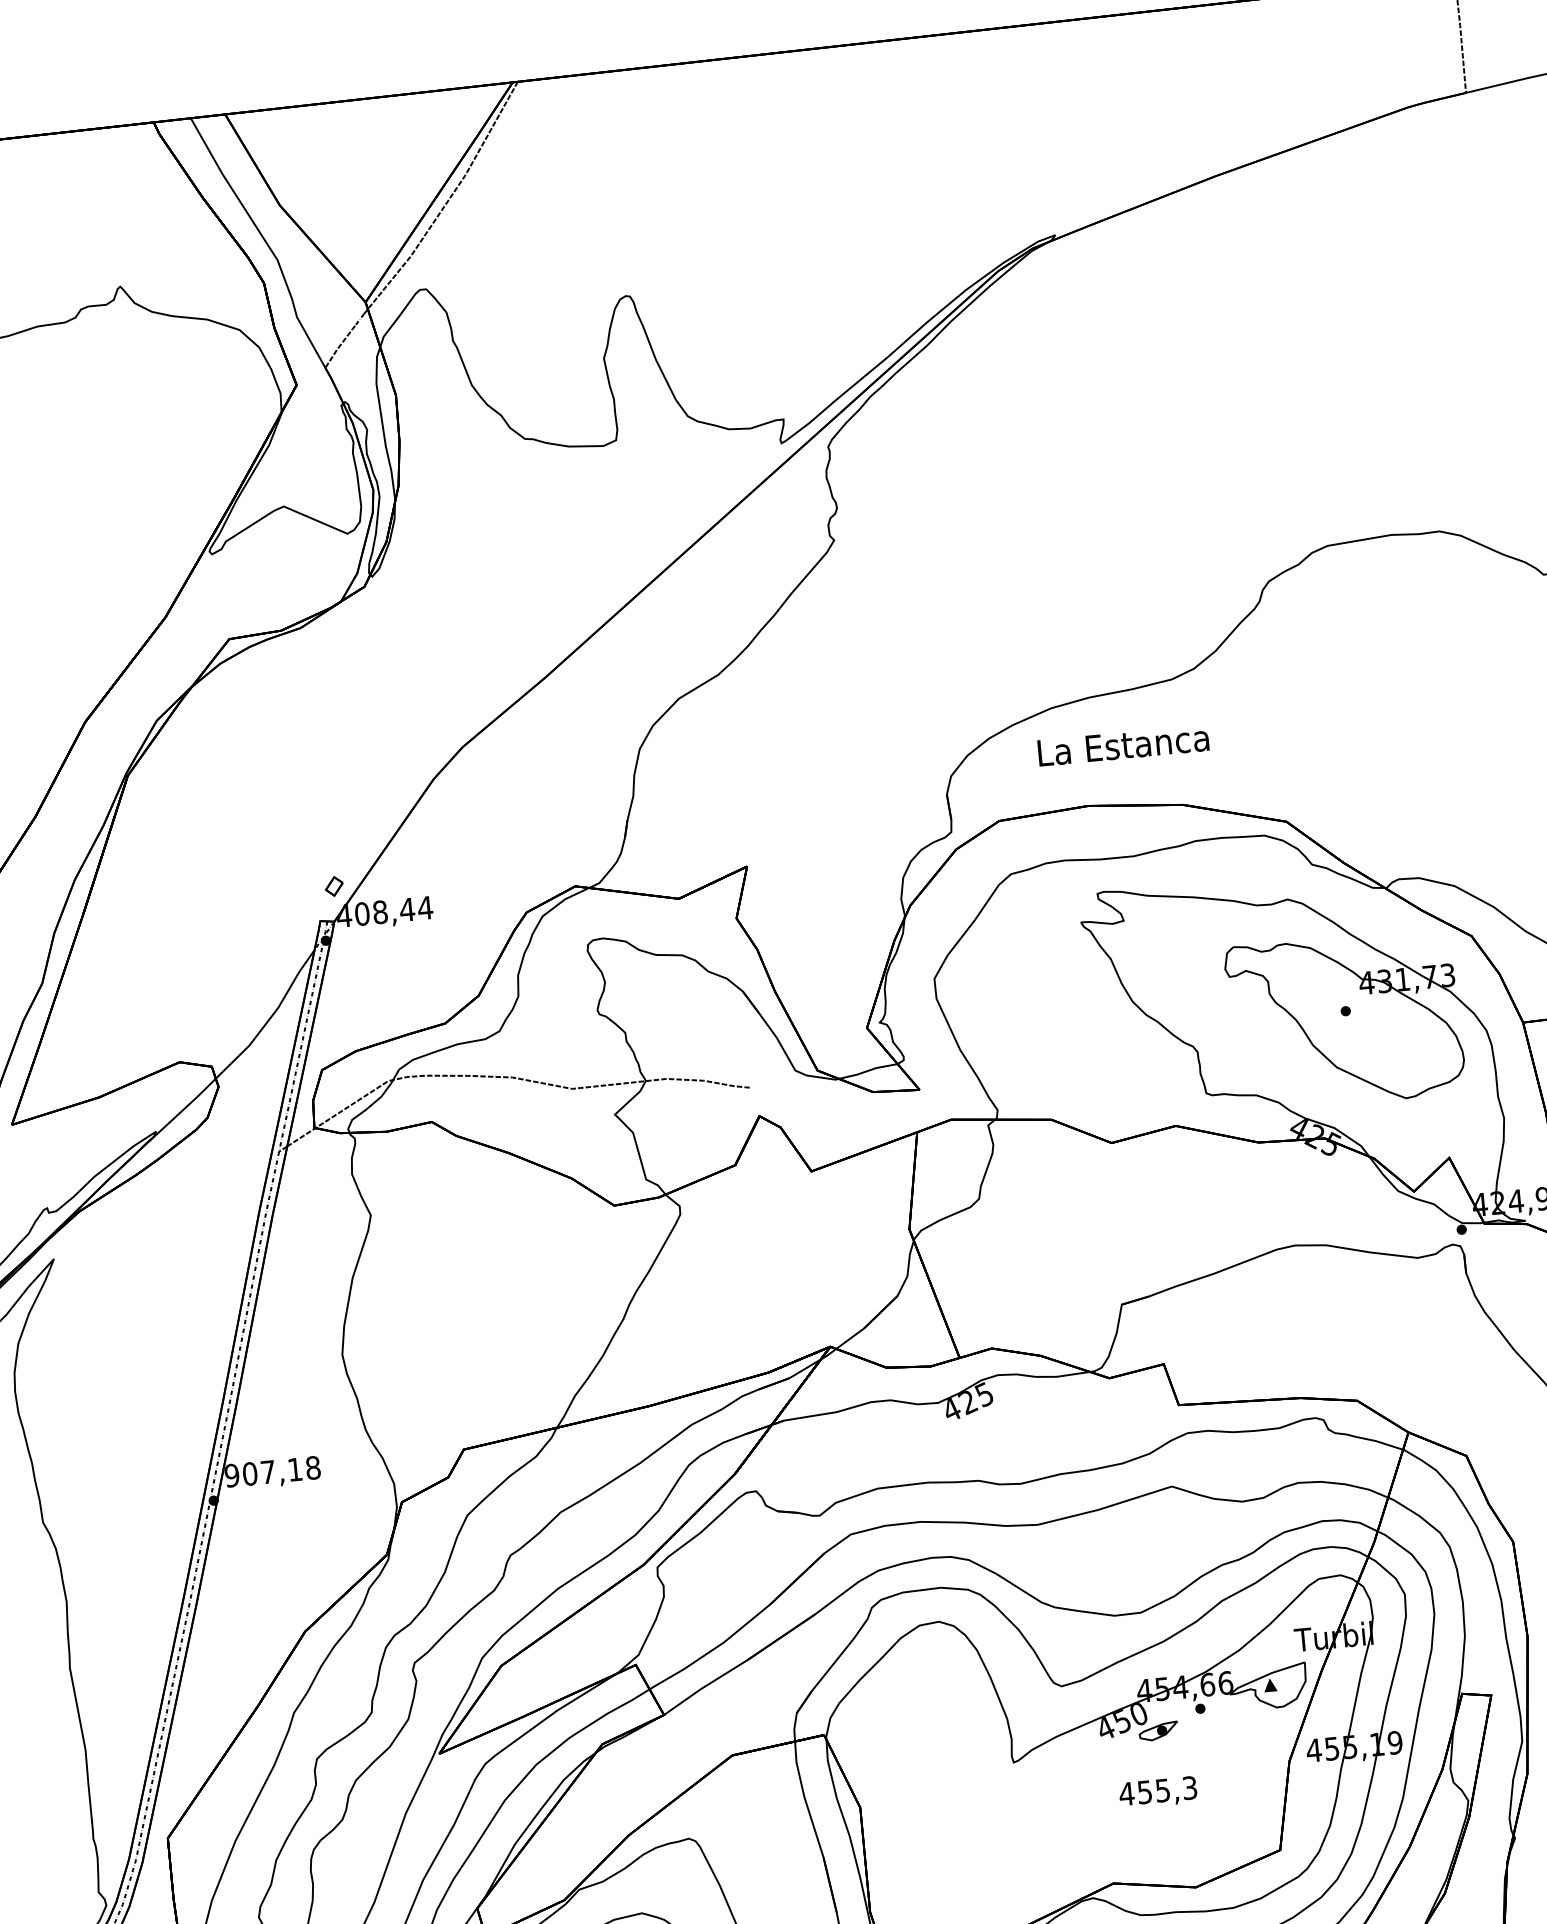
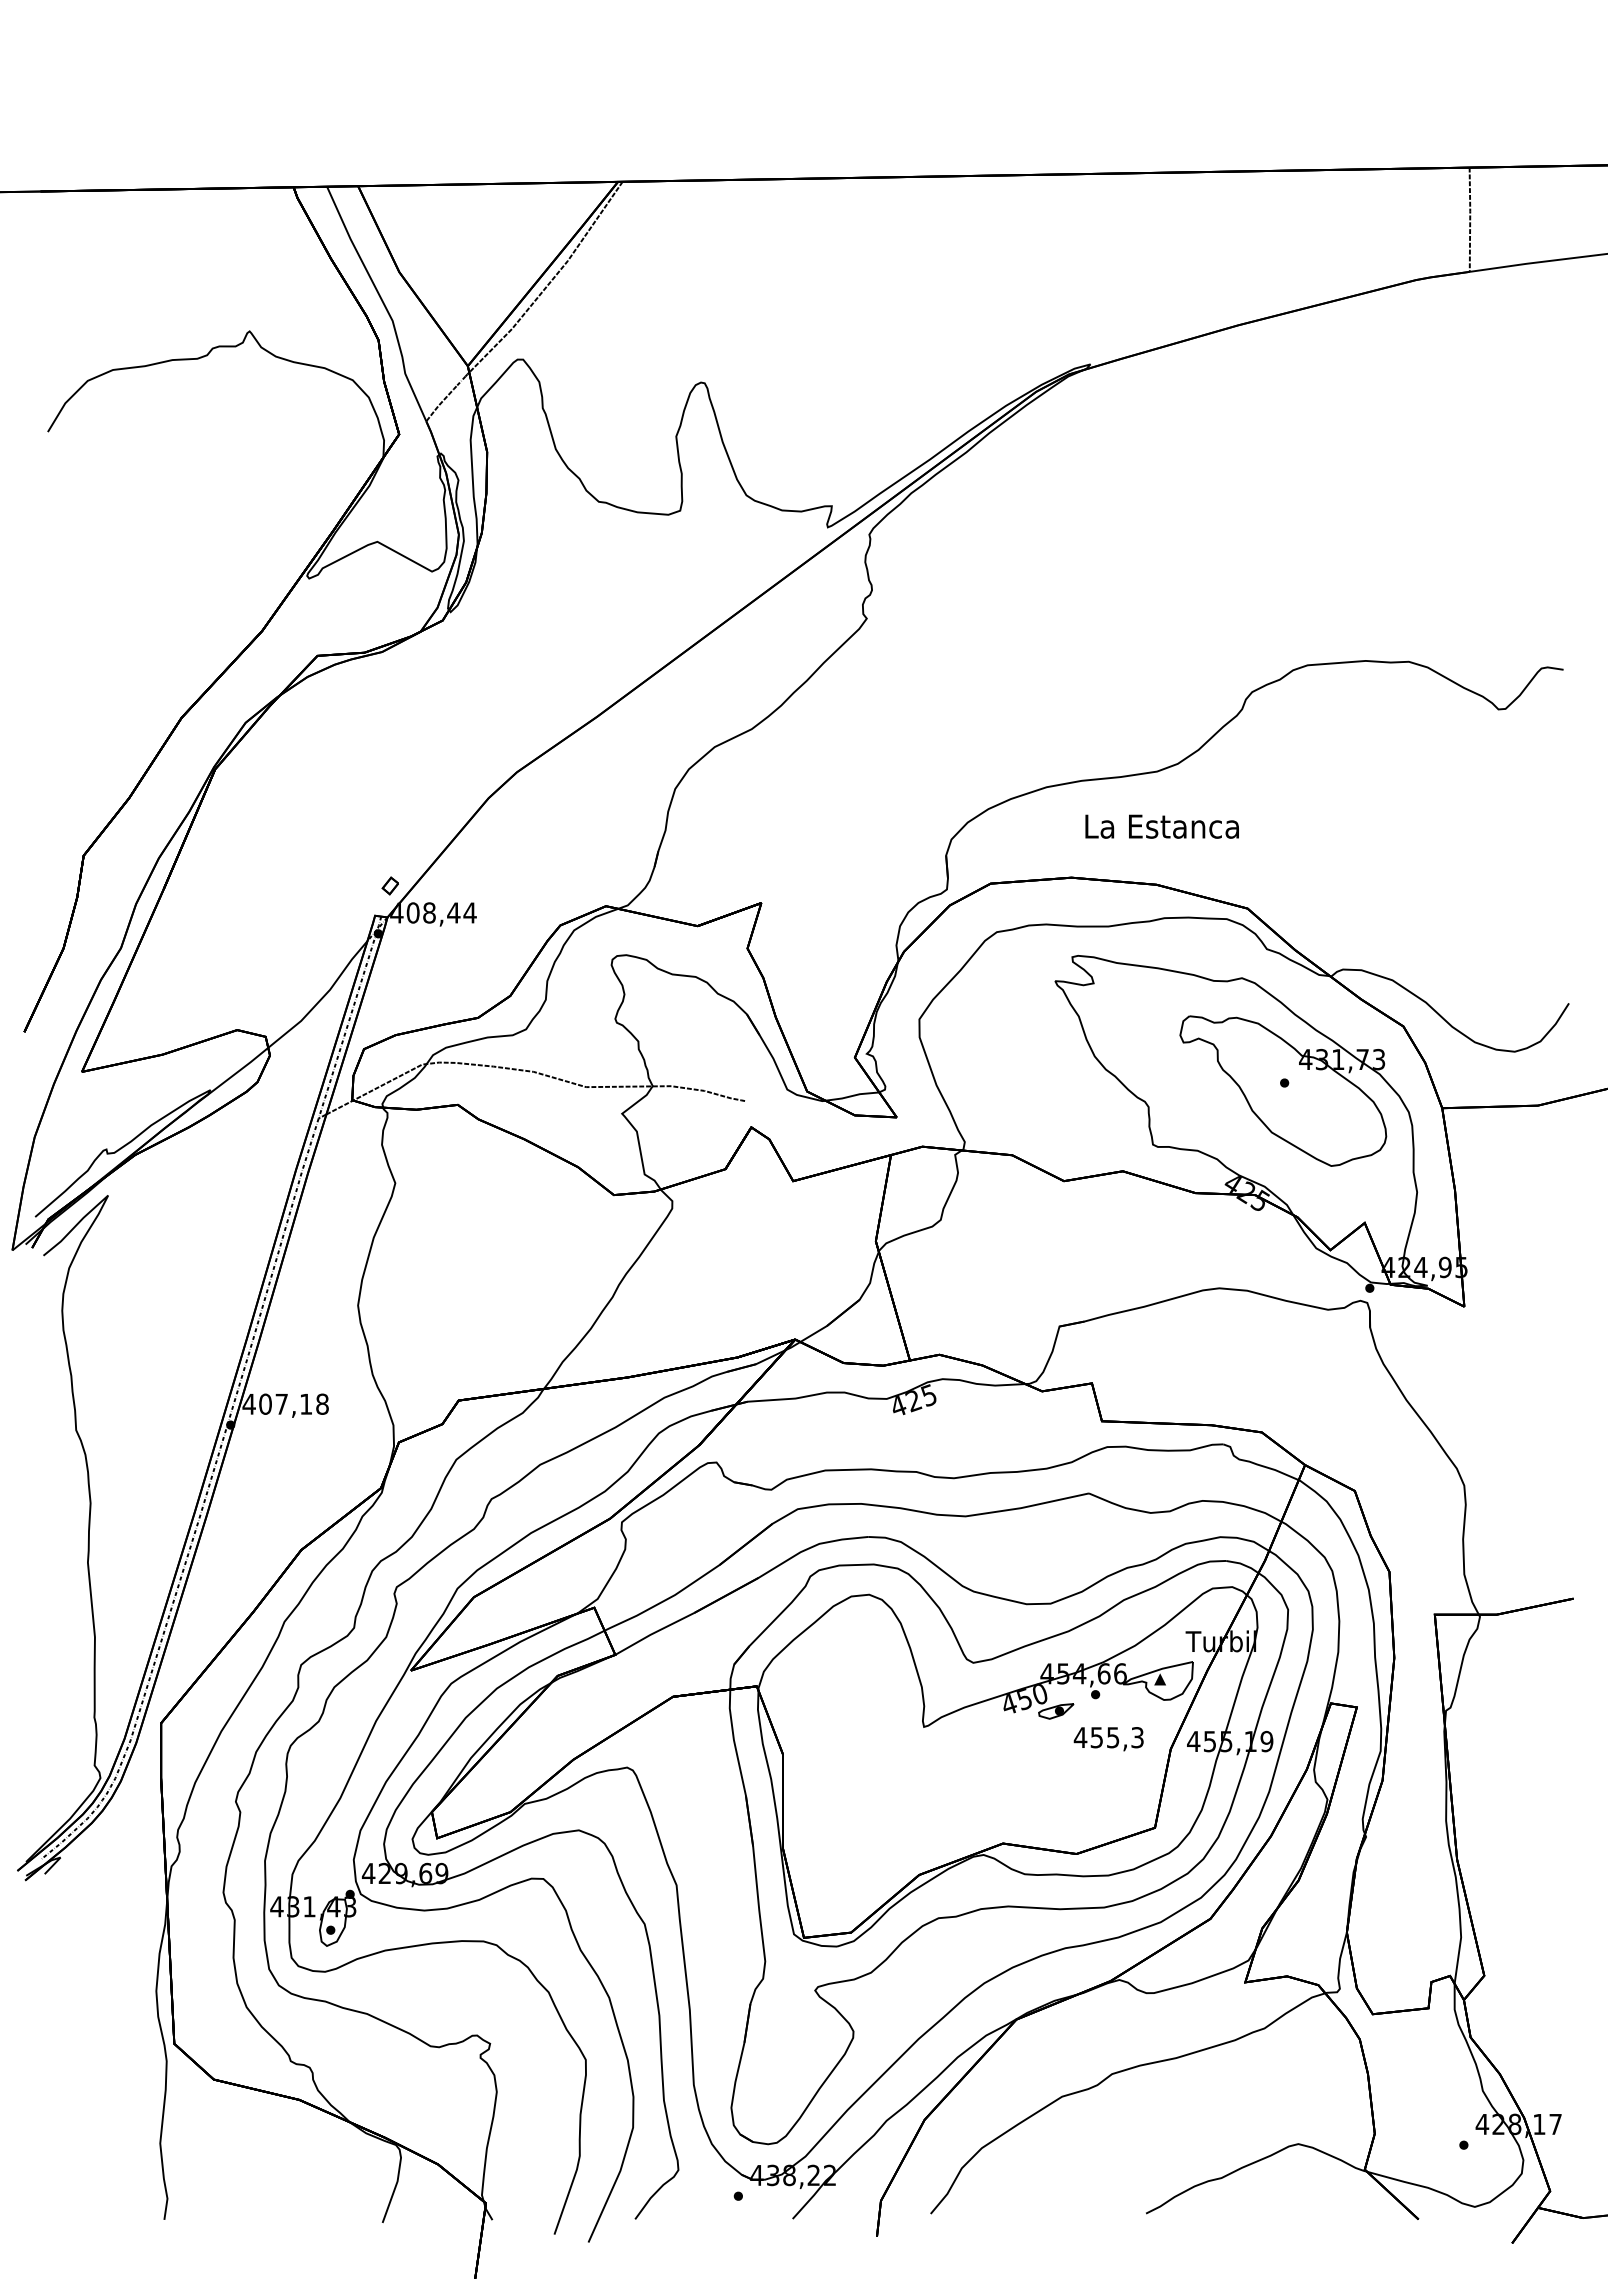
text: (1122, 745) -> (1161, 826), moved
text: (231, 1474) -> (248, 1403), 907,18 -> 407,18
text: (1157, 1793) -> (1108, 1739), moved

